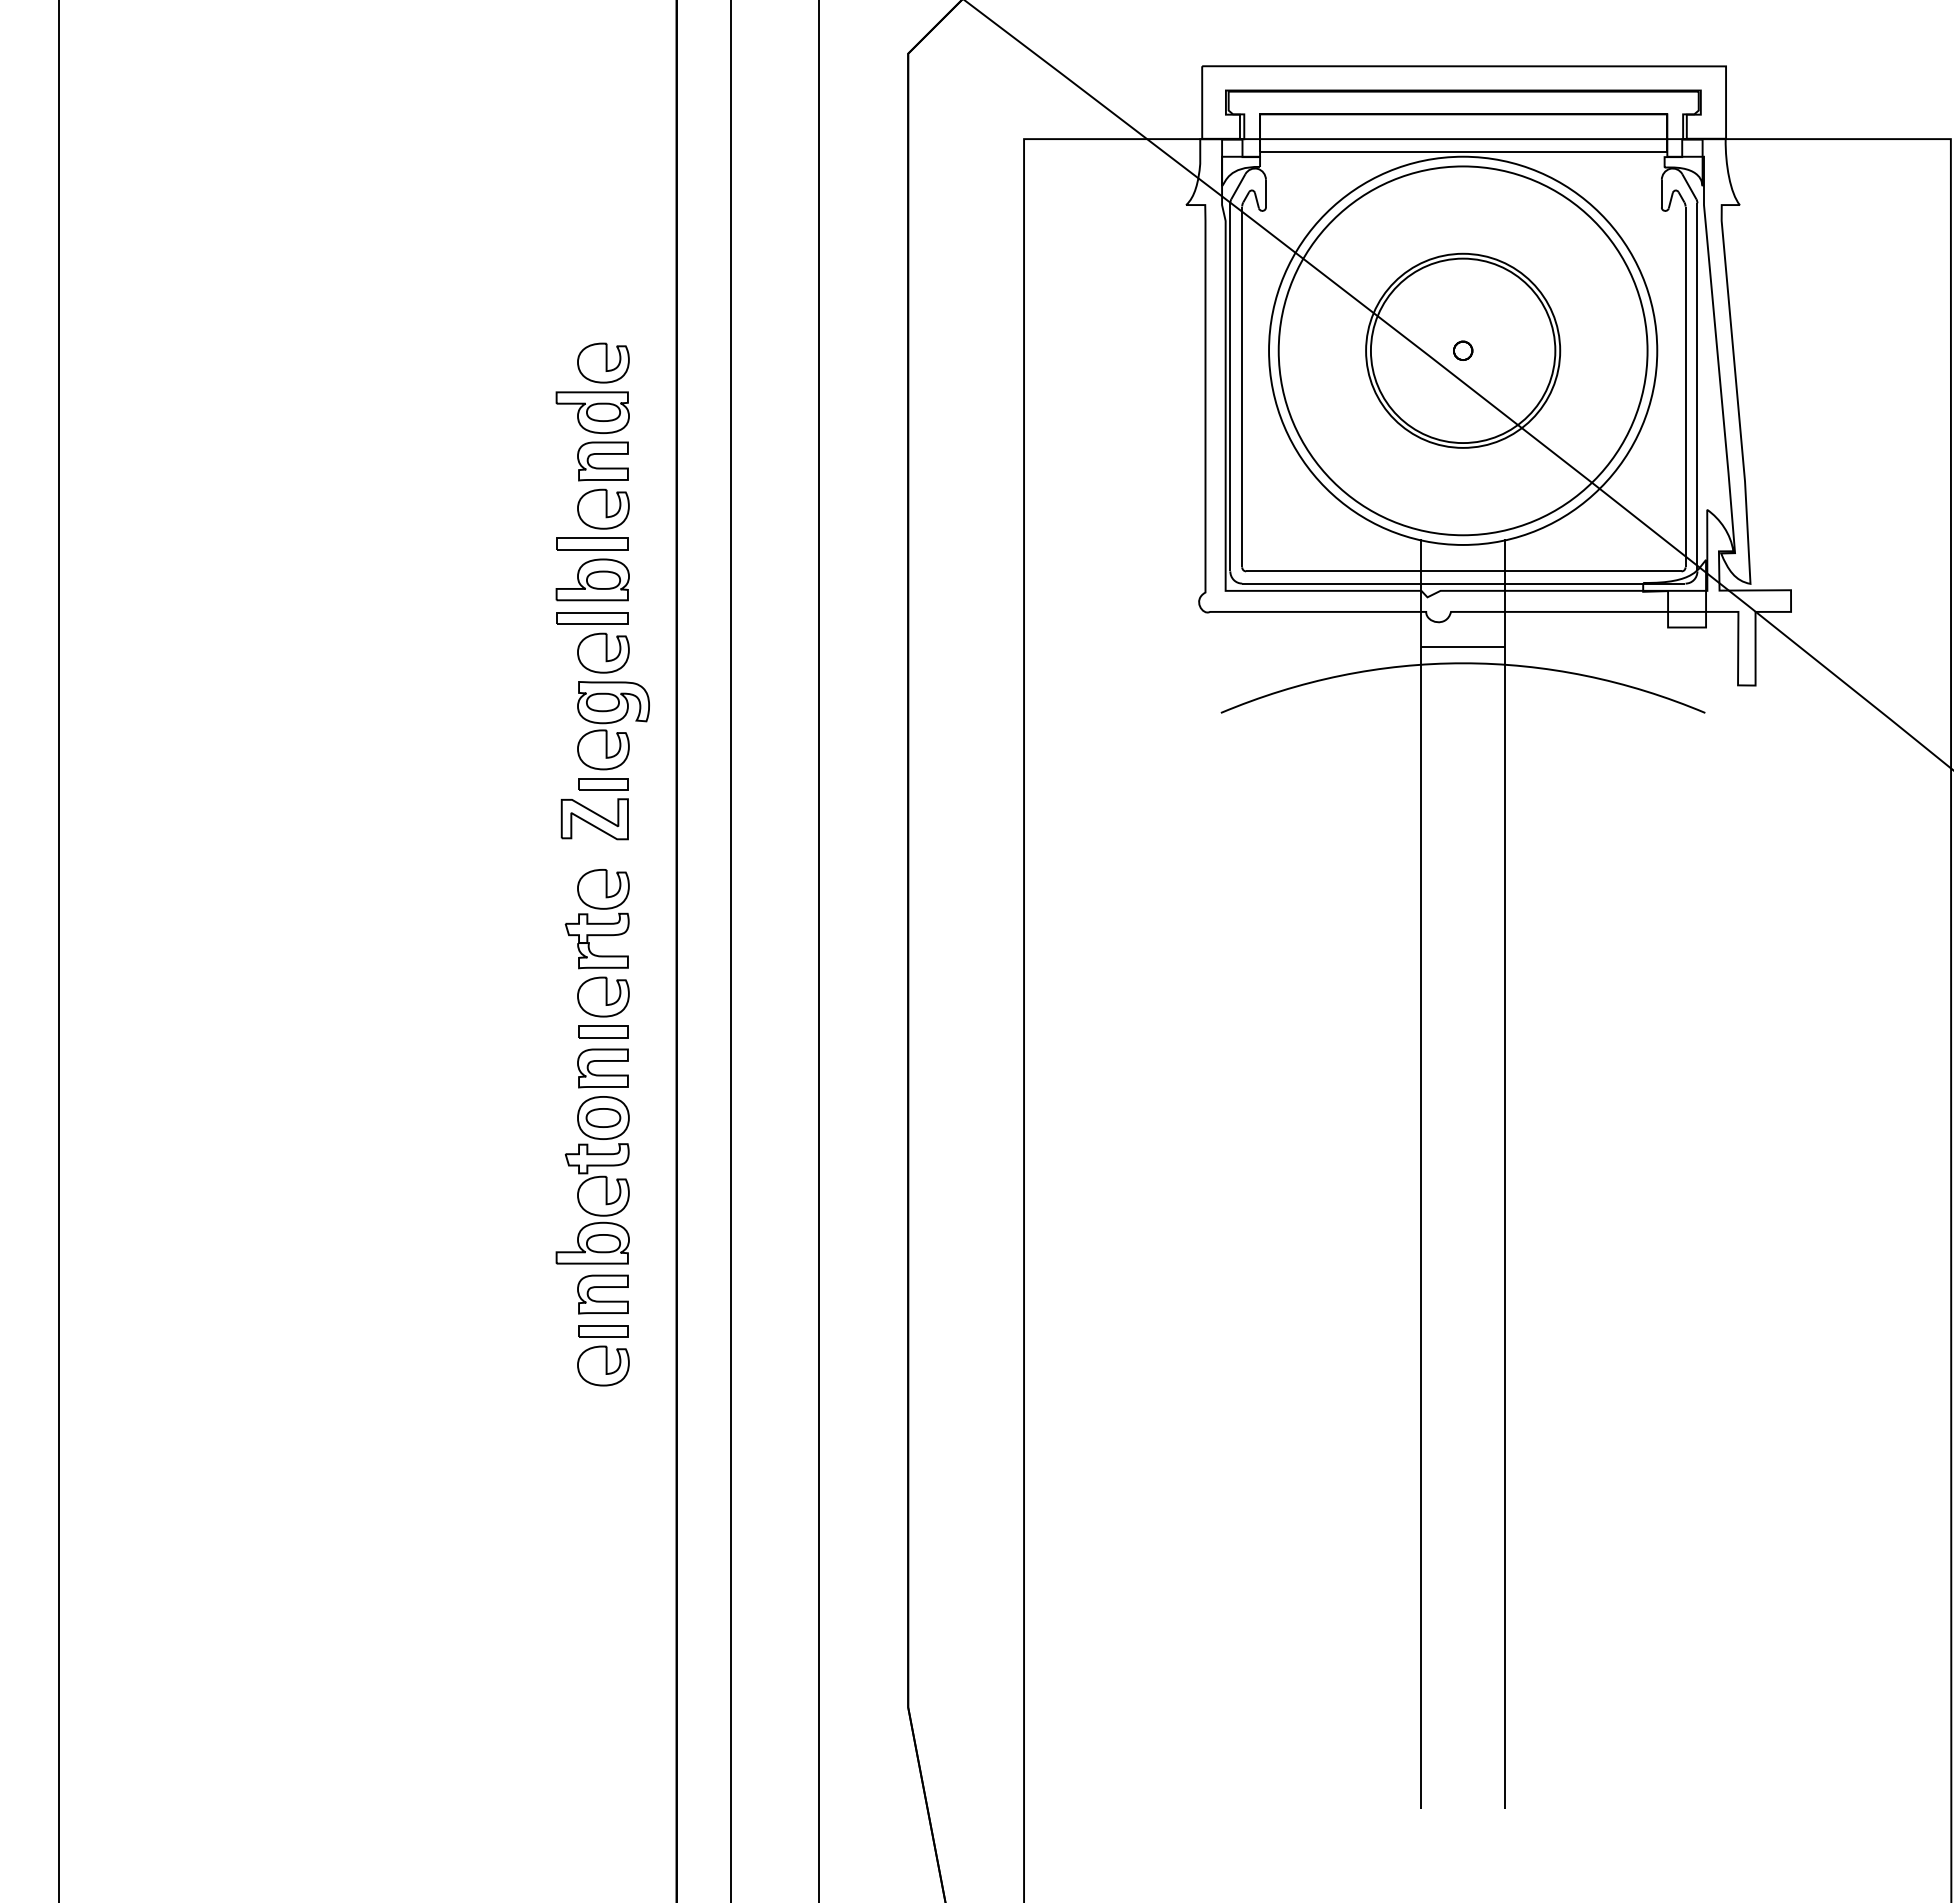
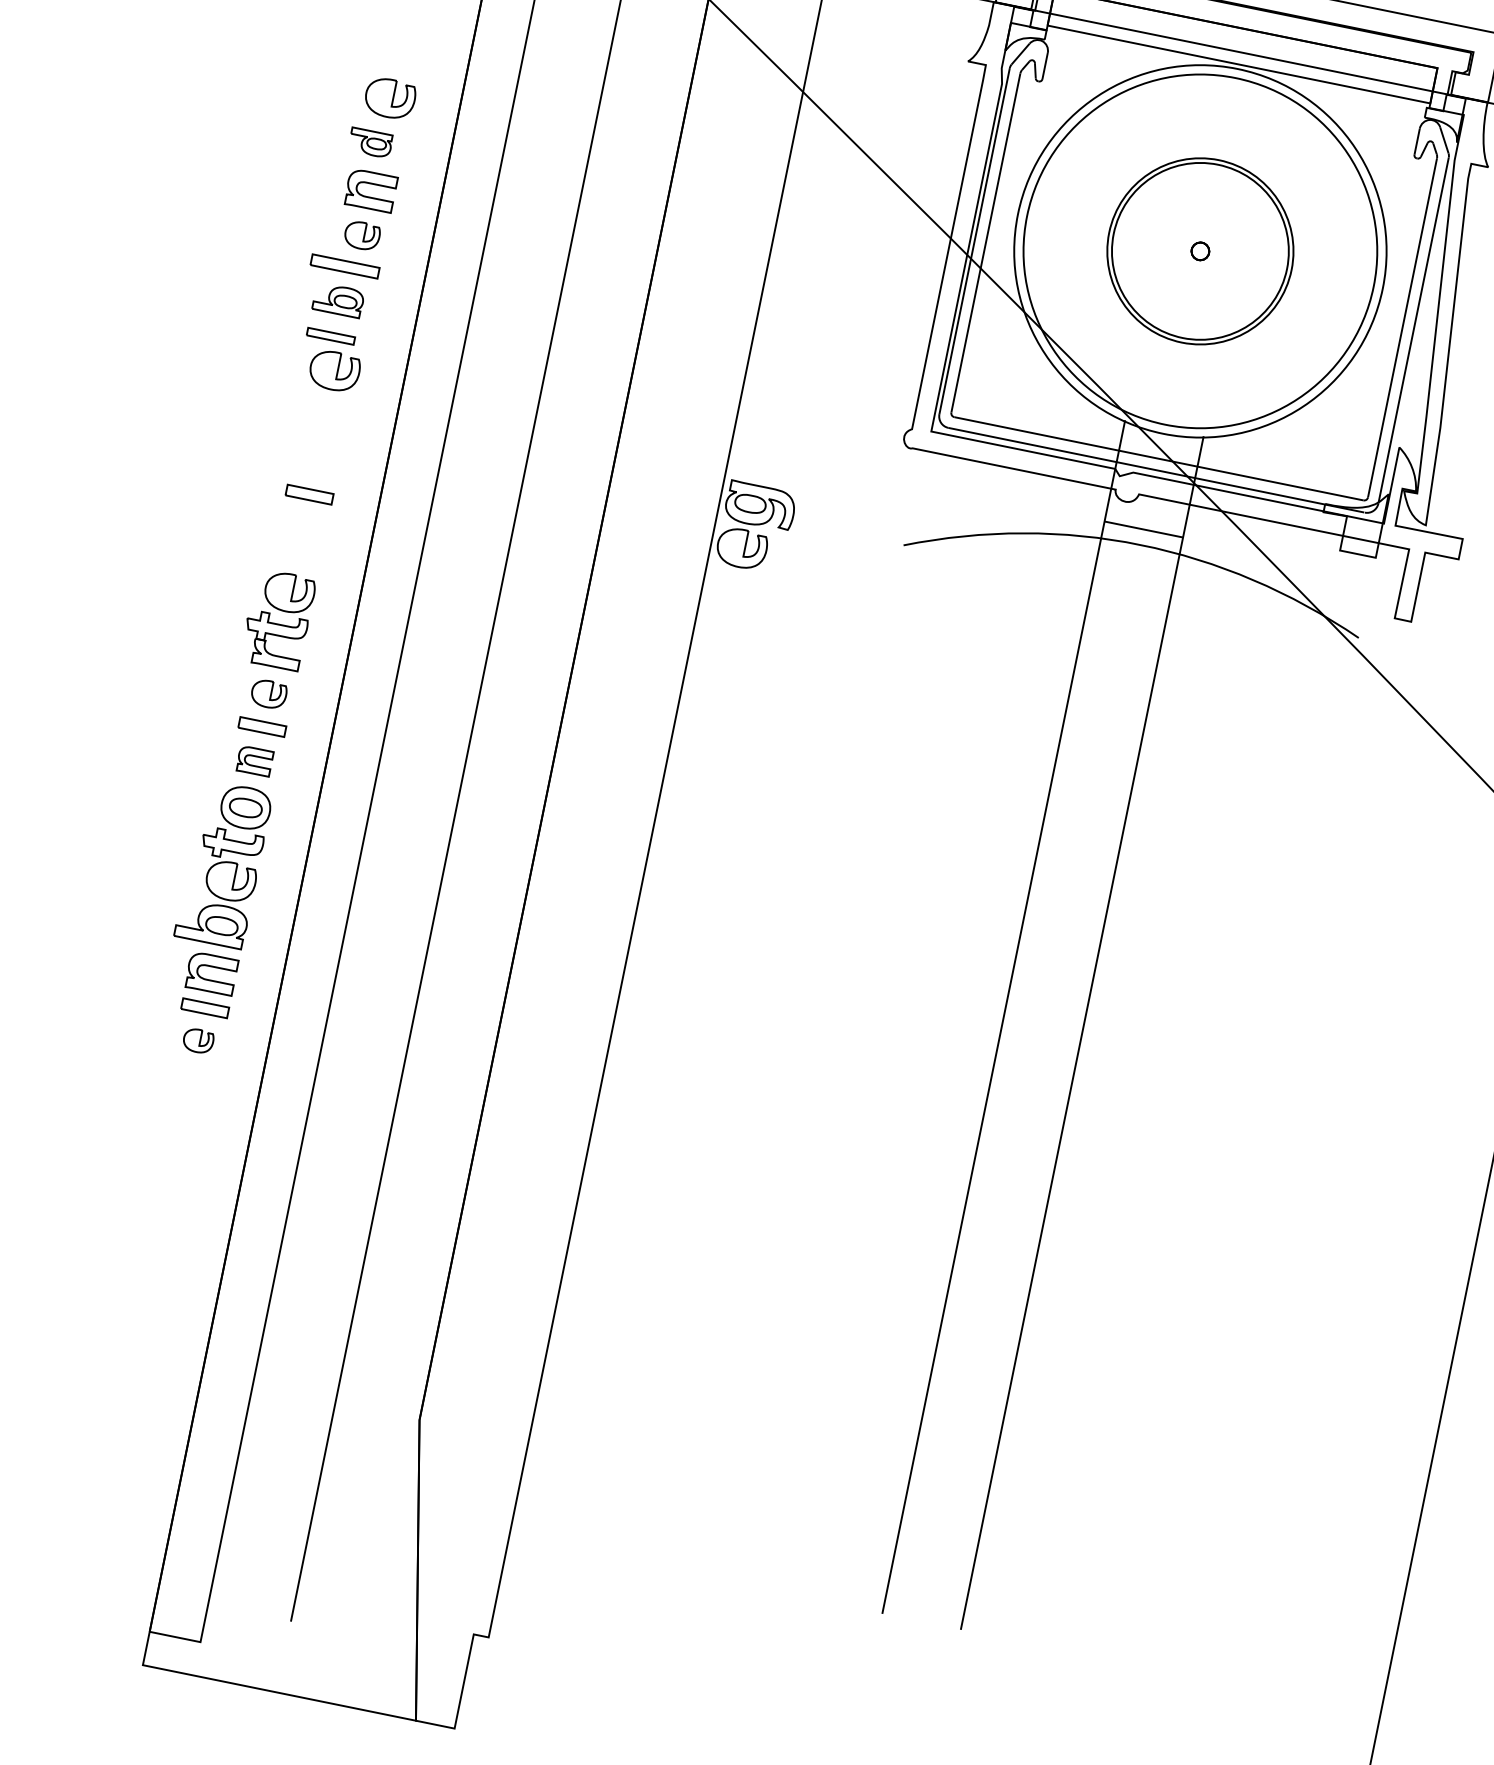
part: (592, 412) -> (370, 142), size x0.6
part: (603, 508) -> (362, 235), size x0.7
part: (592, 579) -> (338, 299), size x0.7
part: (592, 618) -> (331, 336), size x0.7
part: (613, 725) -> (756, 527), moved
part: (594, 819) -> (294, 525), removed
part: (603, 996) -> (269, 693), size x0.7
part: (602, 1068) -> (254, 761), size x0.7
part: (603, 1365) -> (198, 1040), size x0.6

